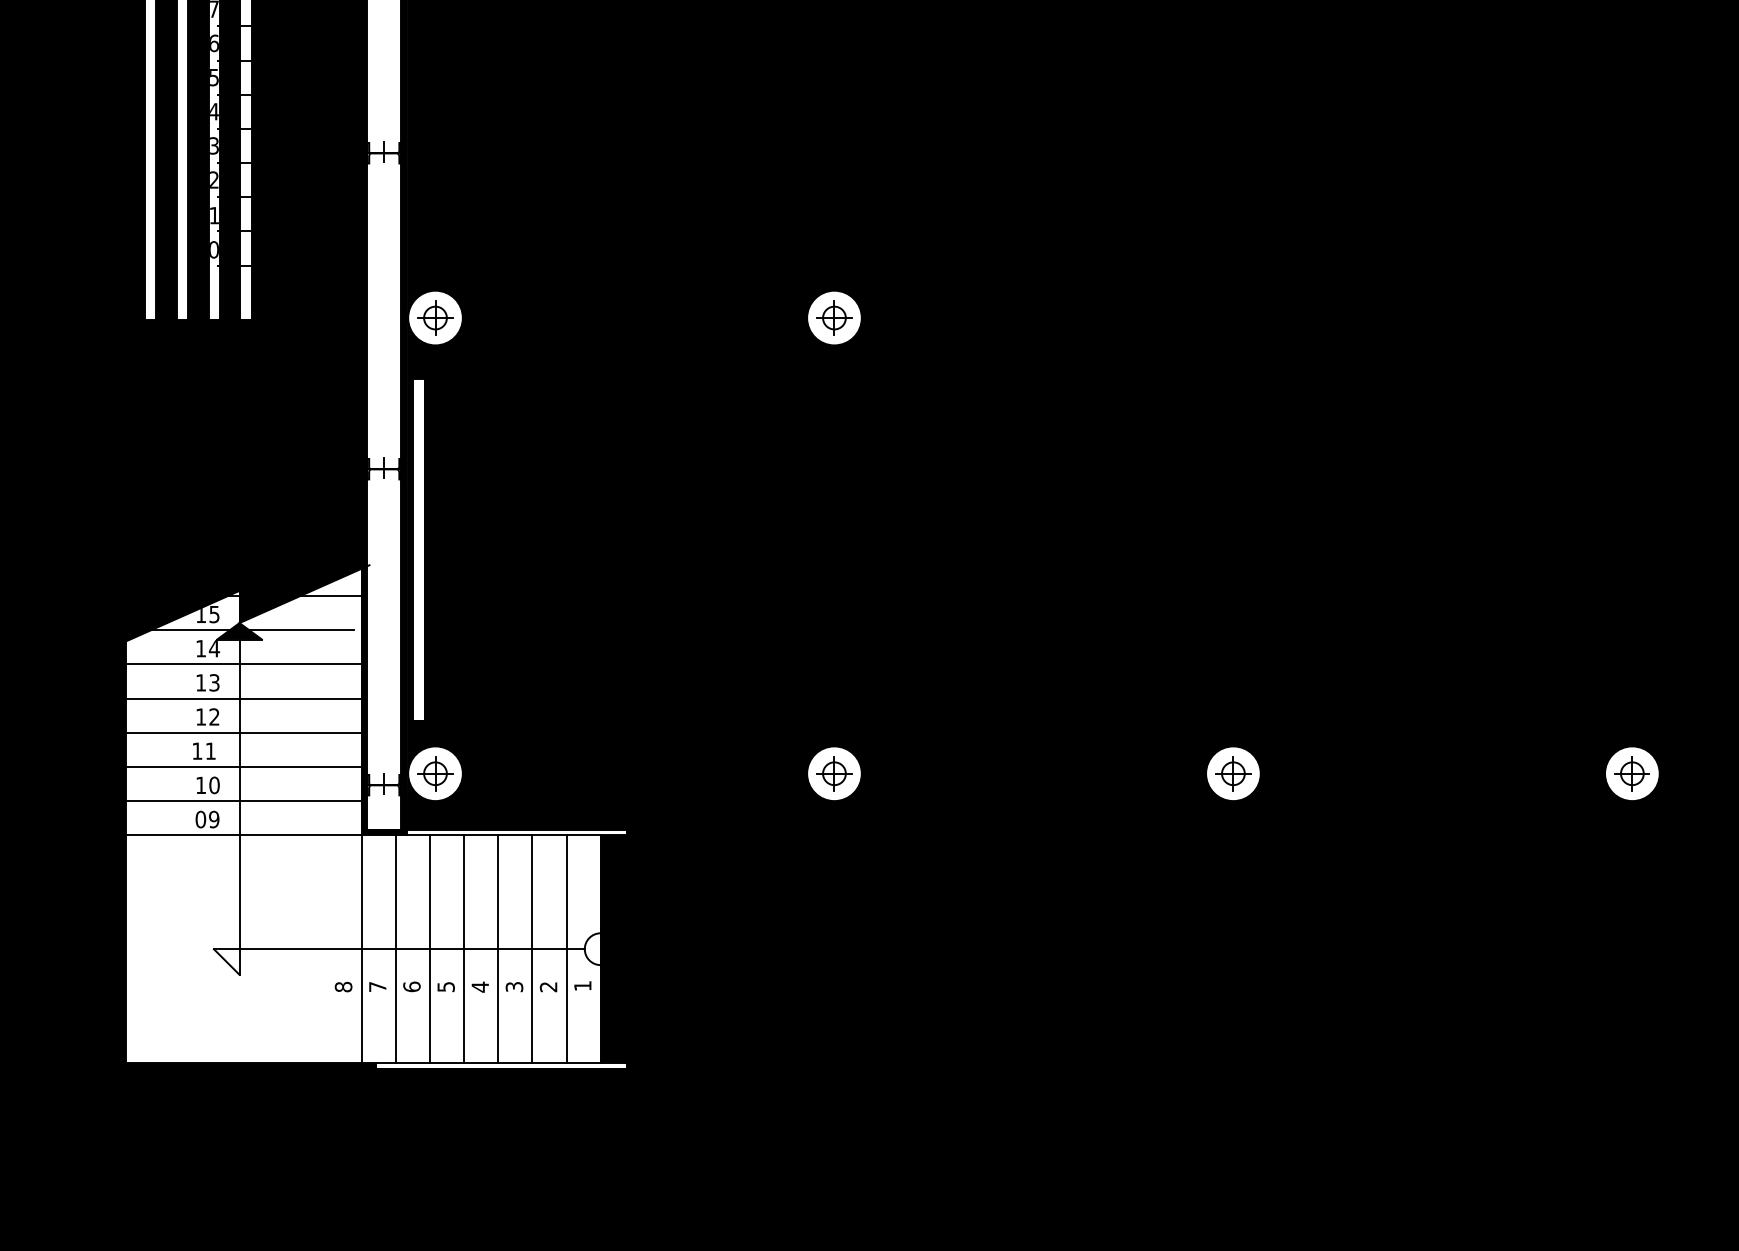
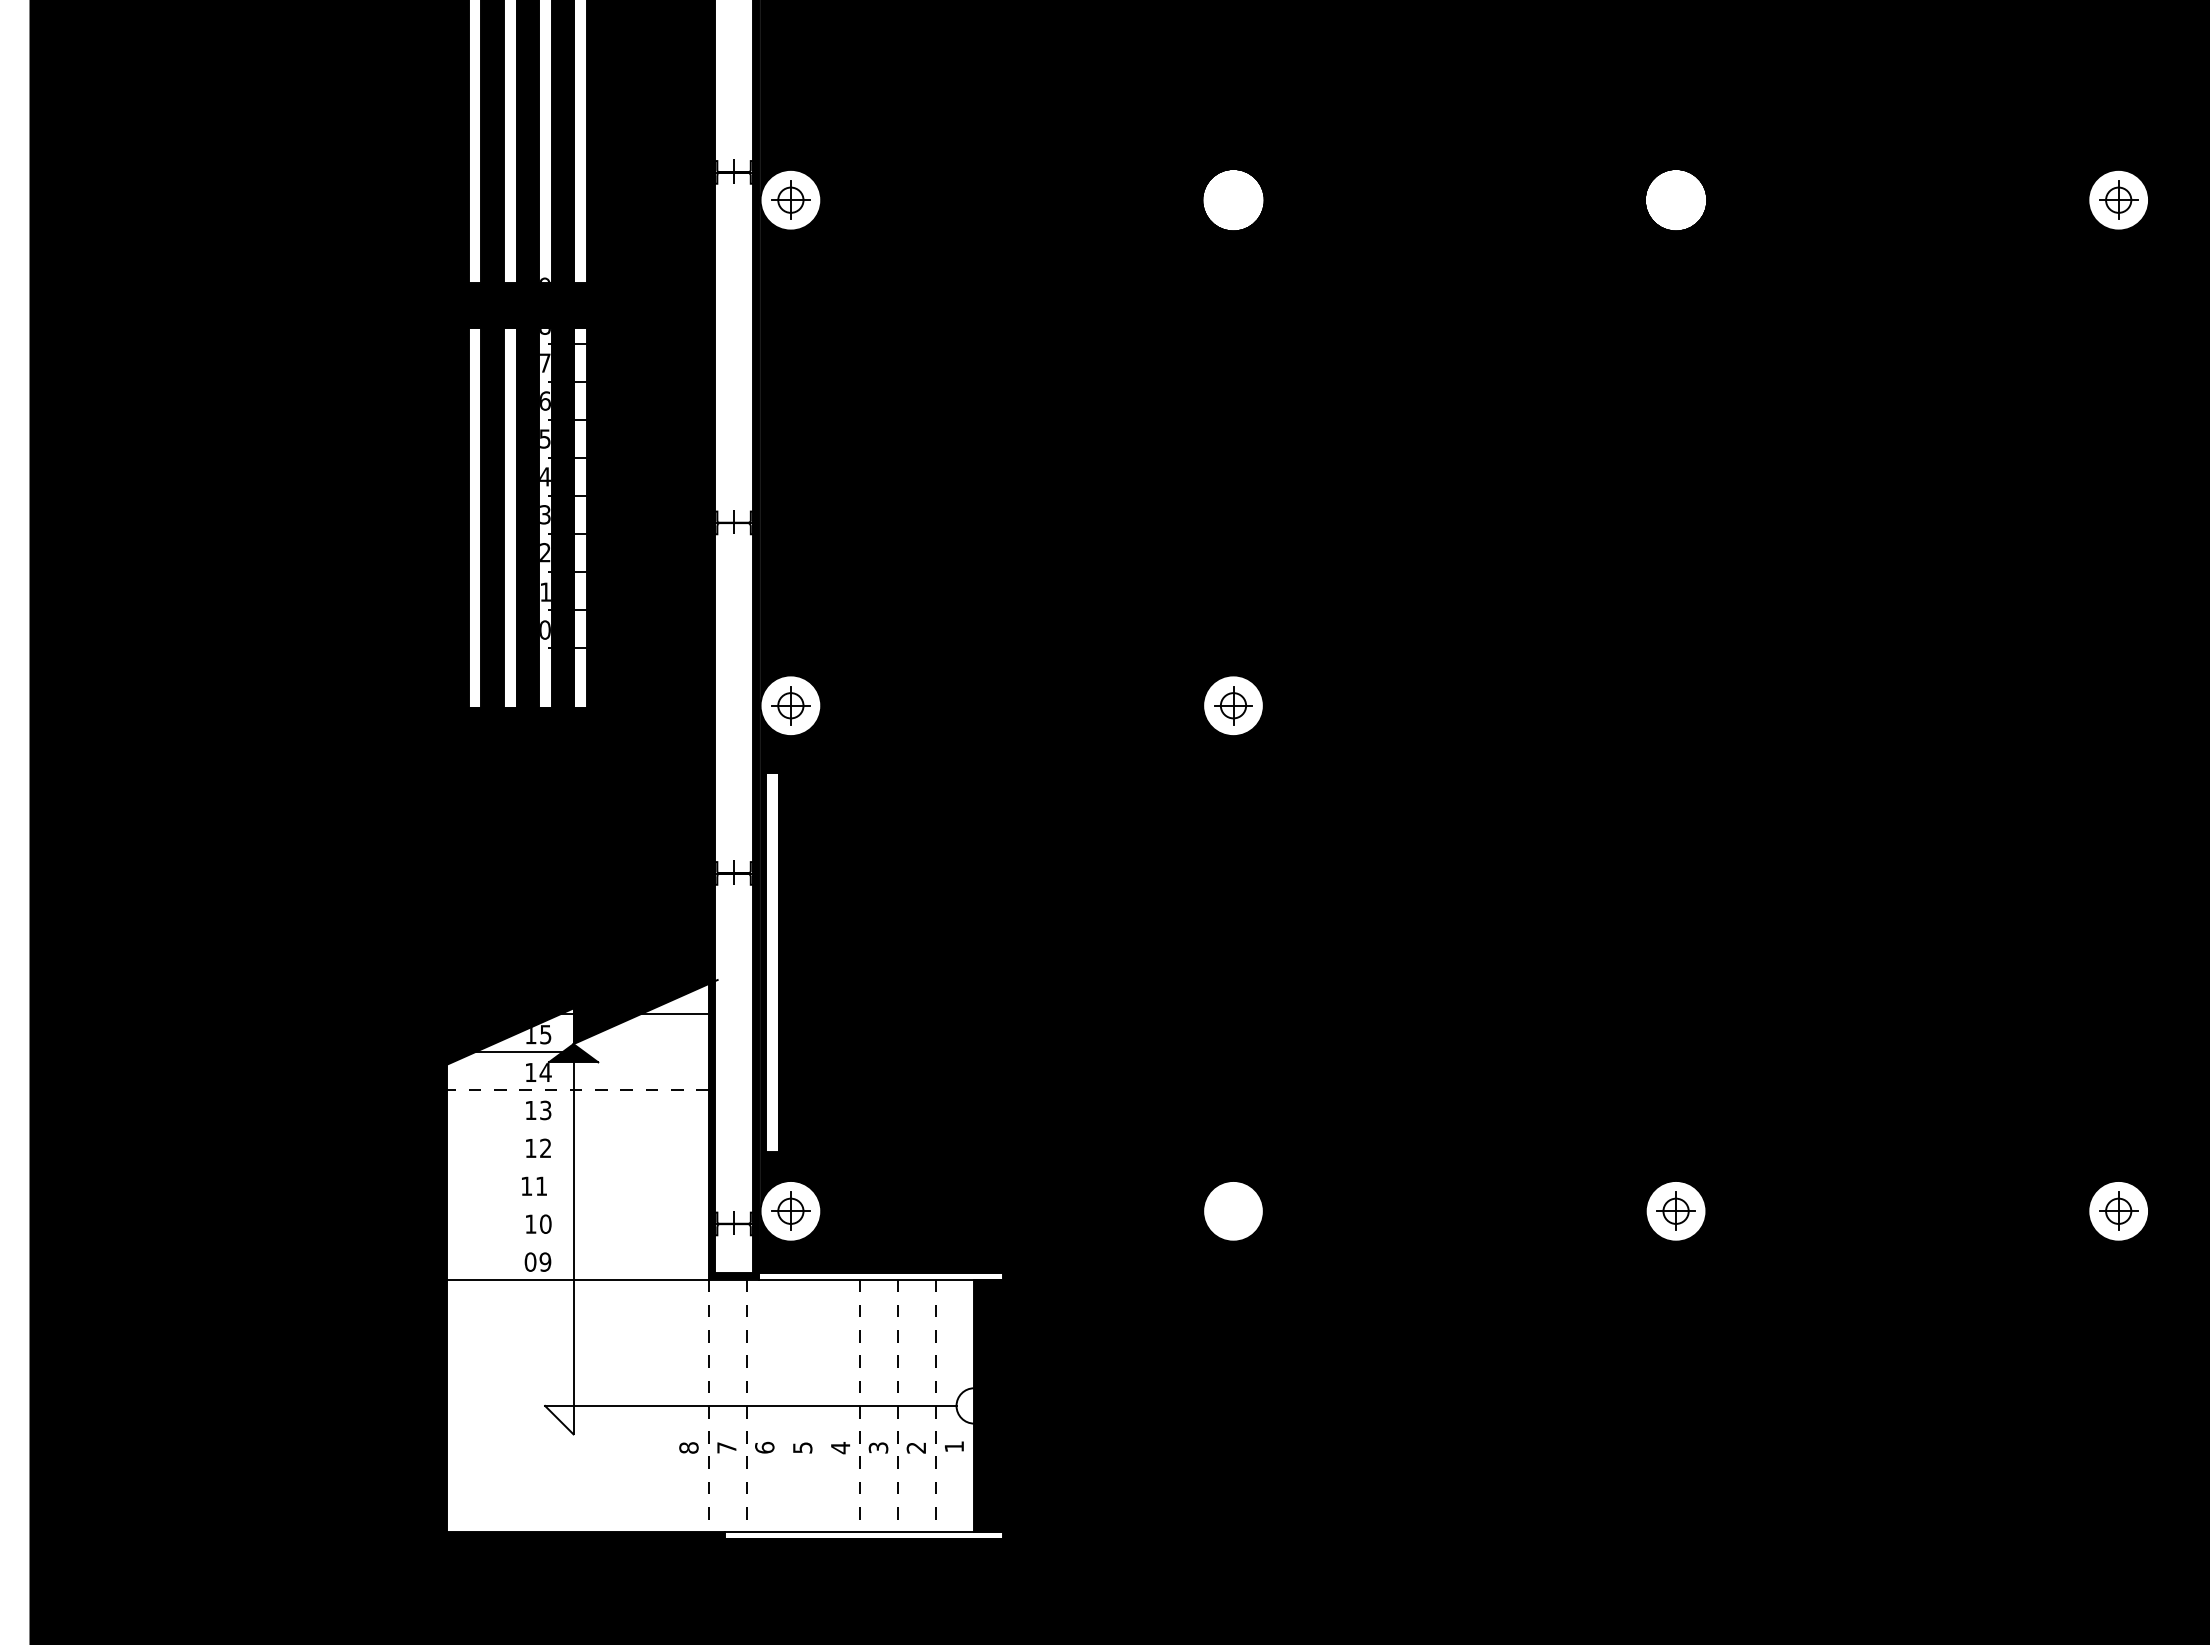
line: (300, 630) -> (641, 1052), removed
line: (243, 663) -> (577, 1089), solid -> dashed
line: (243, 698) -> (577, 1127), removed
line: (243, 732) -> (577, 1165), removed
line: (243, 766) -> (577, 1203), removed
part: (834, 773) -> (1233, 1210), removed
line: (243, 800) -> (577, 1241), removed
line: (429, 948) -> (784, 1405), removed
line: (463, 948) -> (822, 1405), removed
line: (361, 949) -> (708, 1406), solid -> dashed
line: (395, 949) -> (746, 1406), solid -> dashed
line: (498, 949) -> (860, 1406), solid -> dashed
line: (532, 949) -> (898, 1406), solid -> dashed
line: (566, 949) -> (936, 1406), solid -> dashed

